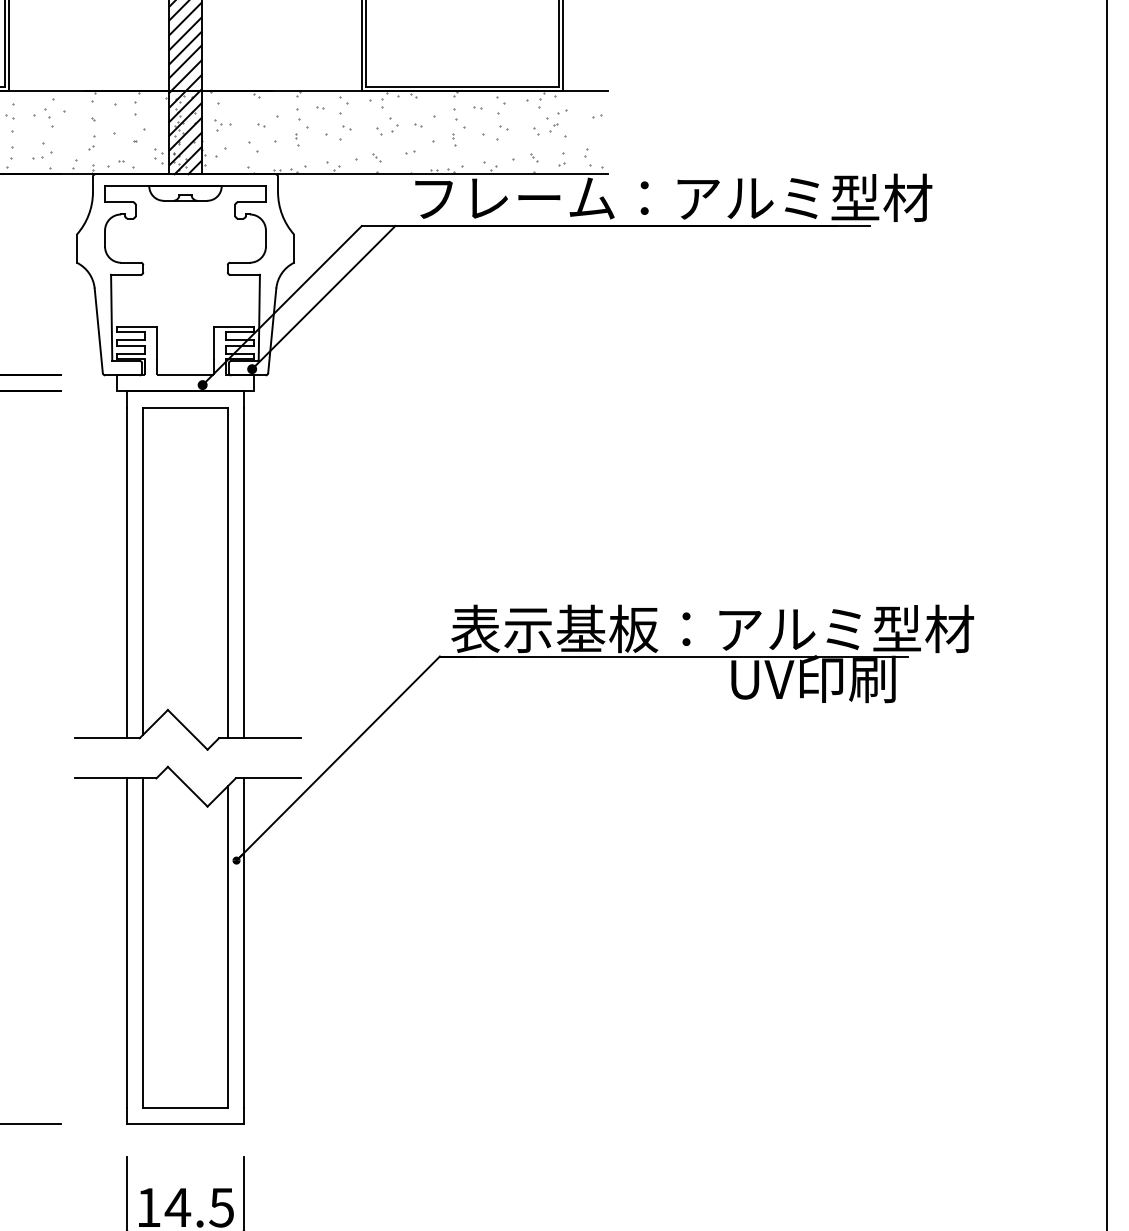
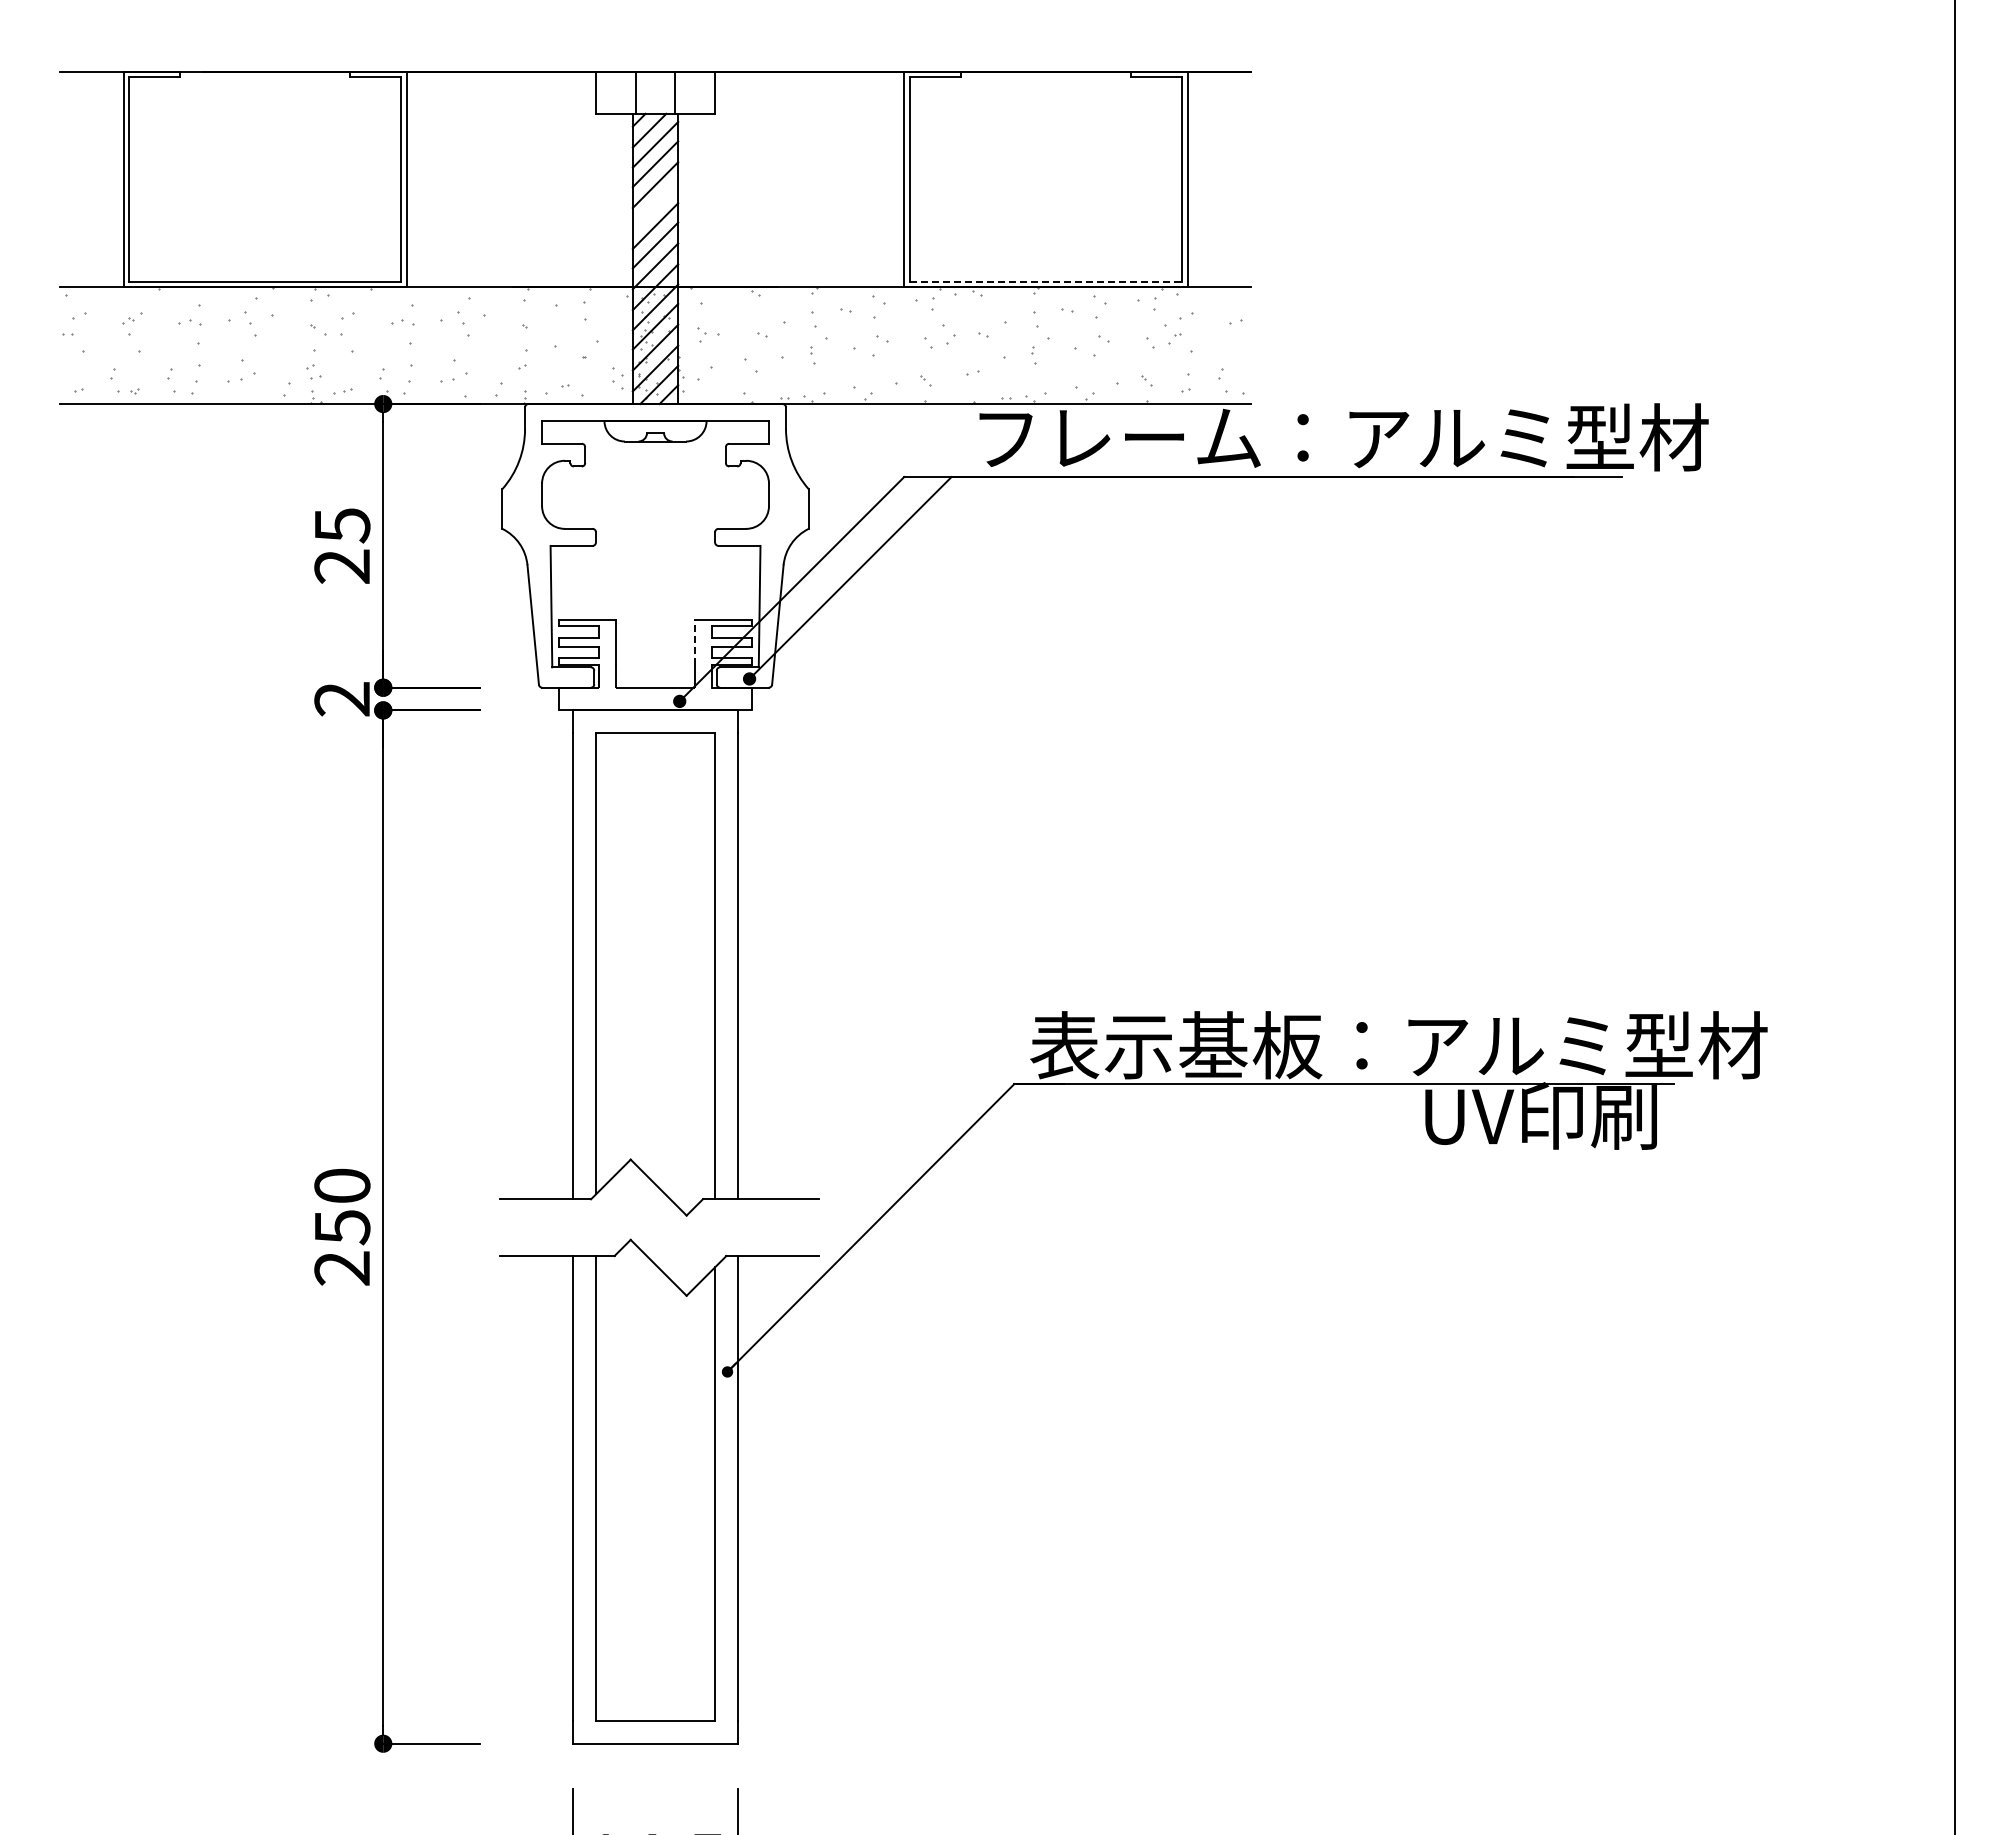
line: (185, 33) -> (655, 205), removed
line: (462, 87) -> (1046, 281), solid -> dashed
line: (213, 343) -> (695, 642), solid -> dashed

